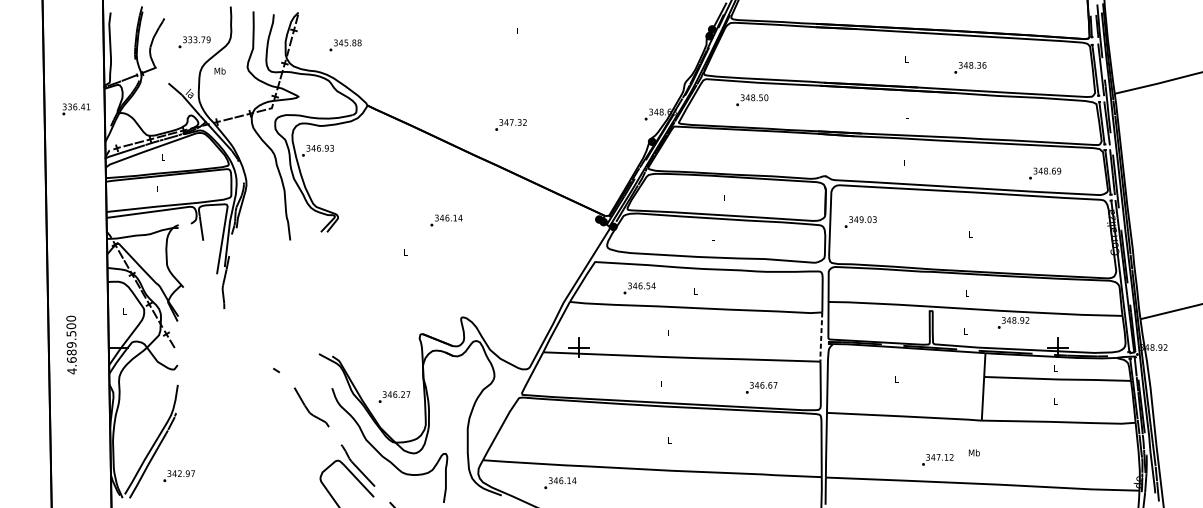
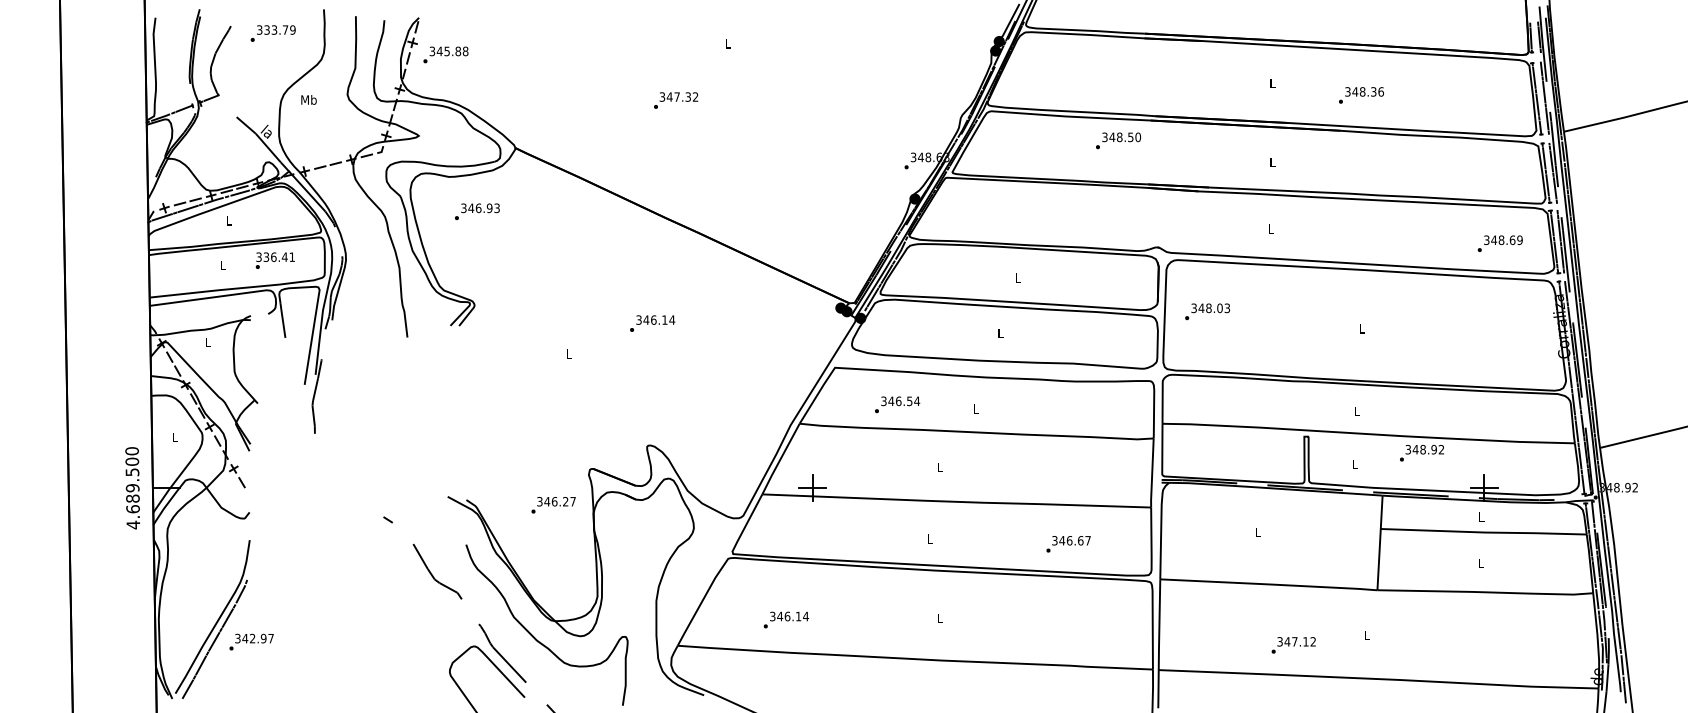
text: (194, 42) -> (272, 33), moved
text: (345, 45) -> (445, 54), moved
text: (752, 100) -> (1118, 140), moved
text: (75, 109) -> (274, 260), moved
text: (511, 124) -> (676, 100), moved
text: (318, 150) -> (477, 211), moved
text: (1044, 173) -> (1499, 243), moved
text: (861, 219) -> (1208, 308), 349.03 -> 348.03
text: (446, 220) -> (652, 323), moved
line: (821, 338) -> (1152, 474), dashed -> solid
text: (71, 345) -> (132, 488), moved
text: (394, 397) -> (553, 505), moved
text: (973, 452) -> (1366, 635), Mb -> L
text: (937, 460) -> (1293, 645), moved
text: (179, 475) -> (251, 641), moved
text: (559, 482) -> (785, 619), moved

